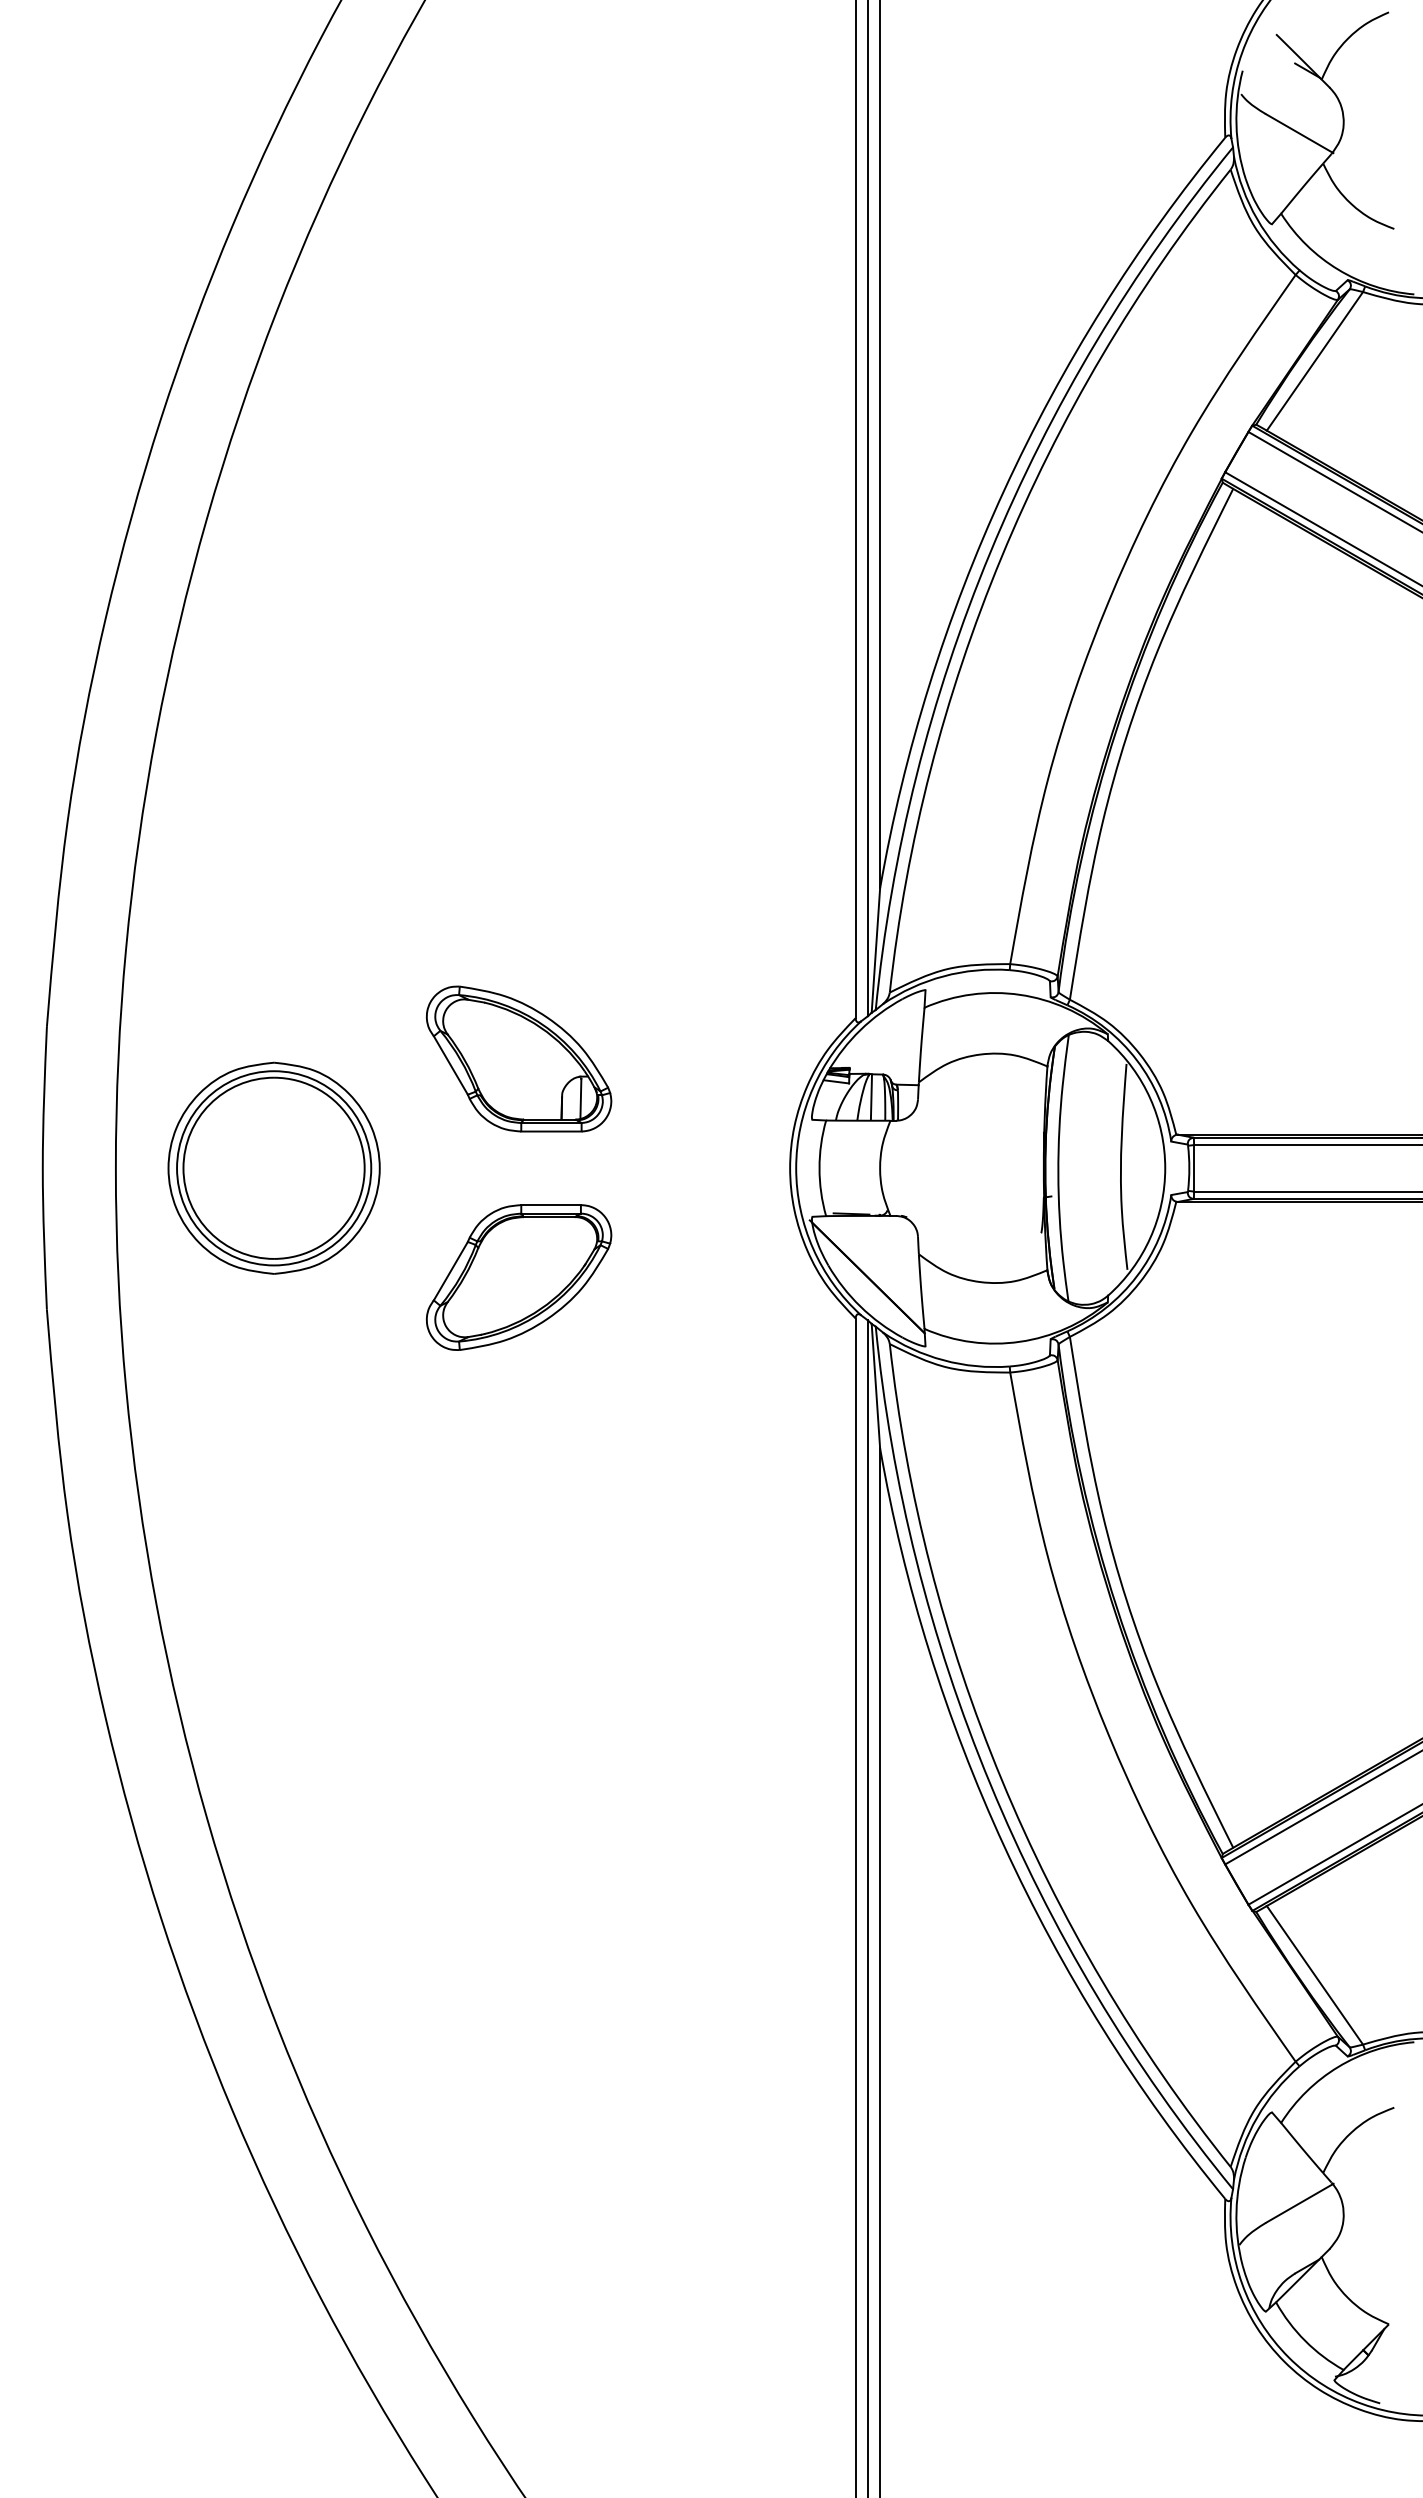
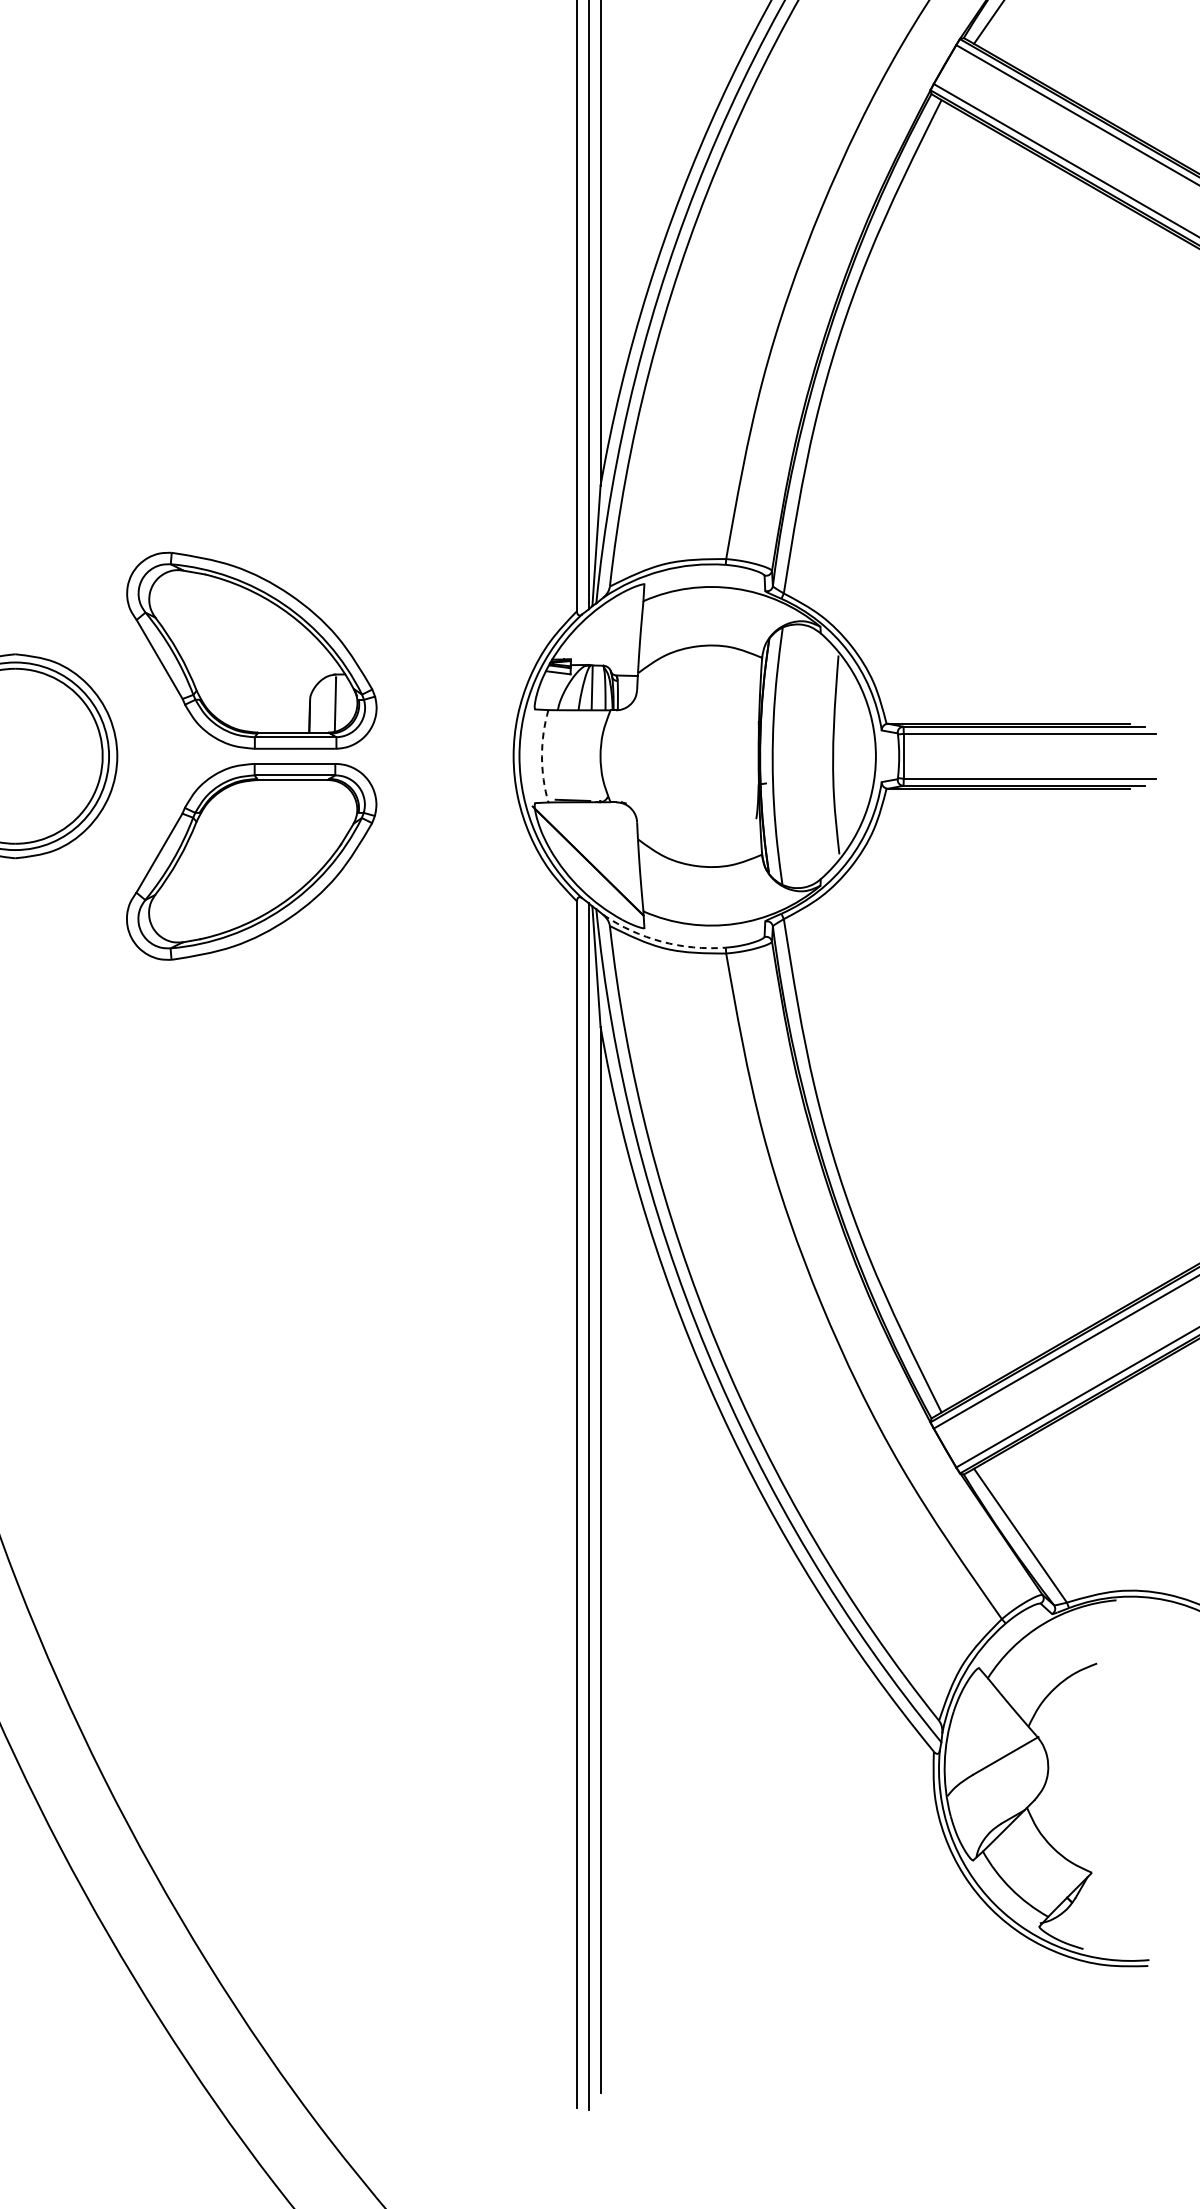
part: (518, 1058) -> (251, 650), size x1.4
arc: (819, 1168) -> (542, 756), solid -> dashed
part: (519, 1277) -> (252, 861), size x1.4
arc: (943, 1360) -> (661, 941), solid -> dashed

